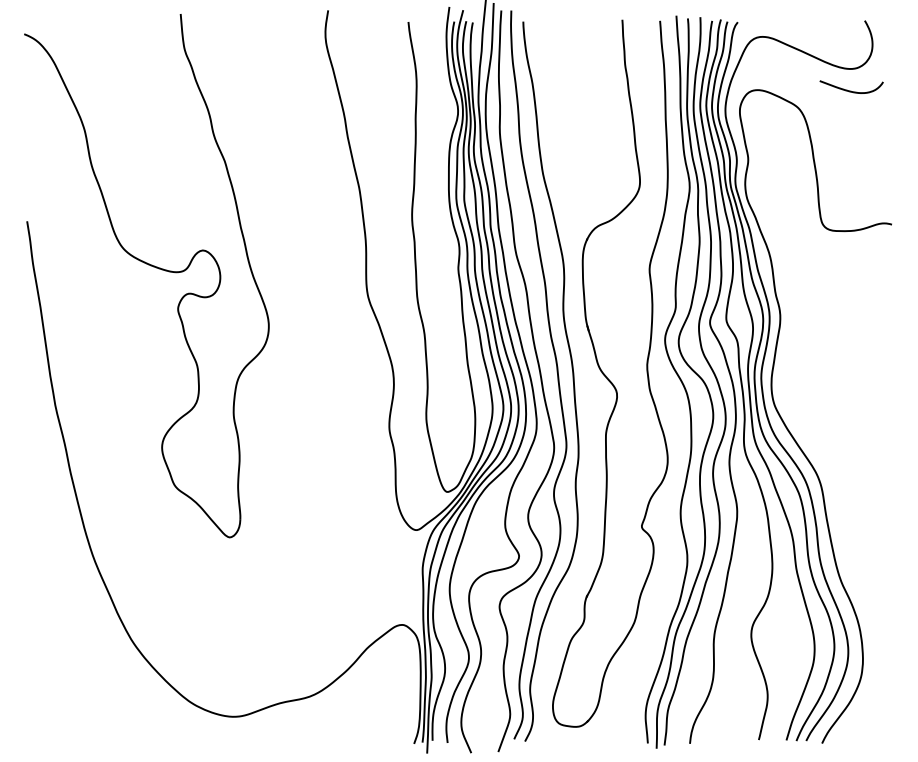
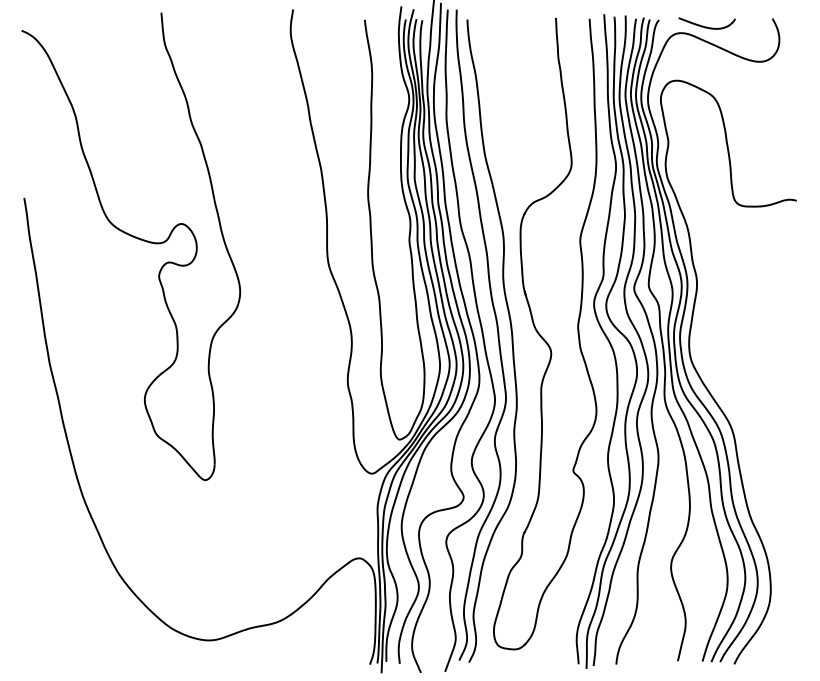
curve: (851, 90) -> (706, 26), moved

